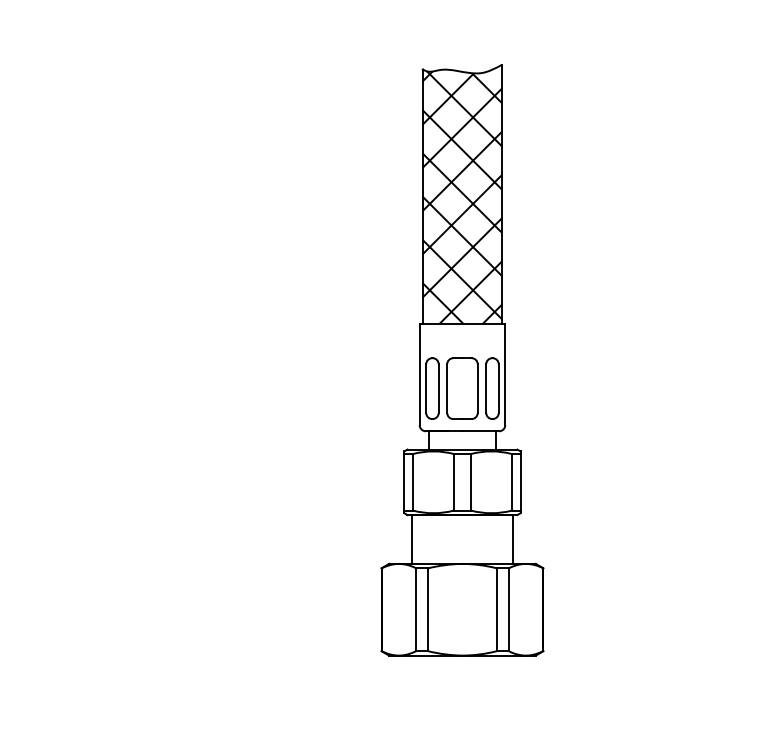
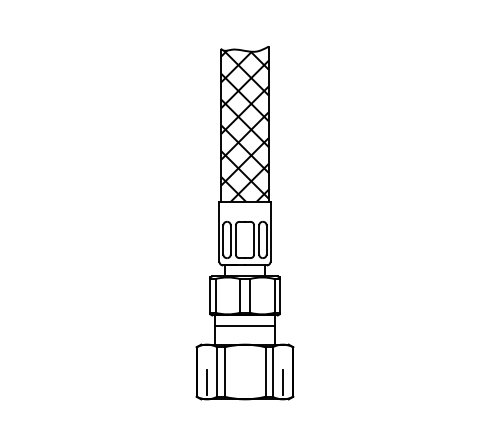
line: (461, 533) -> (244, 326), added
line: (397, 627) -> (206, 382), added
line: (526, 627) -> (283, 382), added

